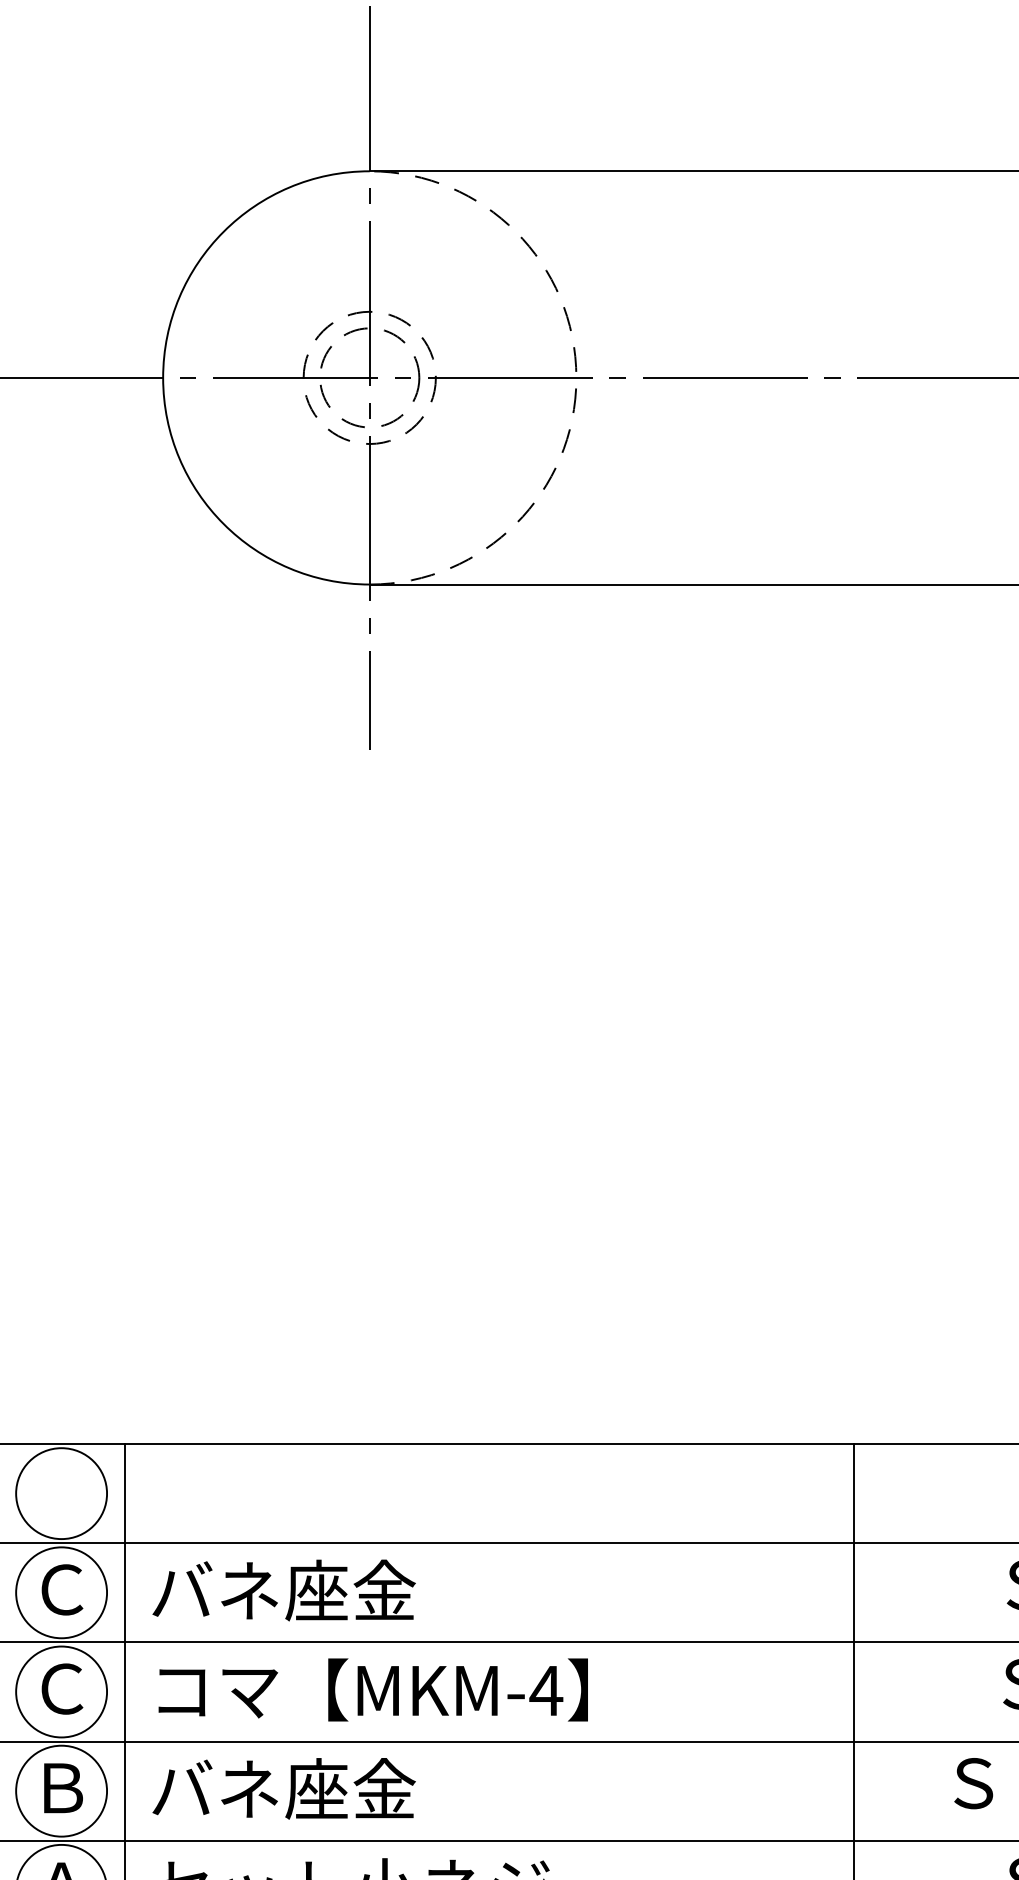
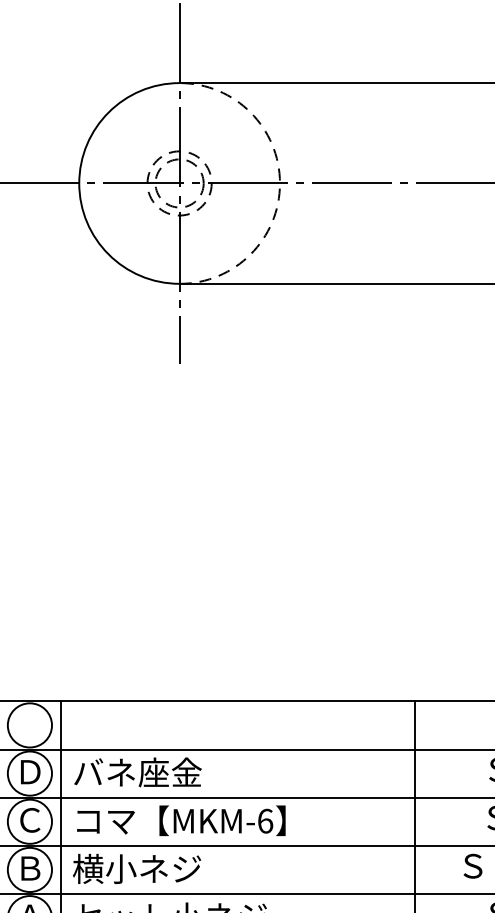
text: (62, 1588) -> (30, 771), Ｃ -> Ｄ
text: (546, 1689) -> (265, 820), MKM-4 -> MKM-6
text: (283, 1788) -> (137, 868), バネ座金 -> 横小ネジ

